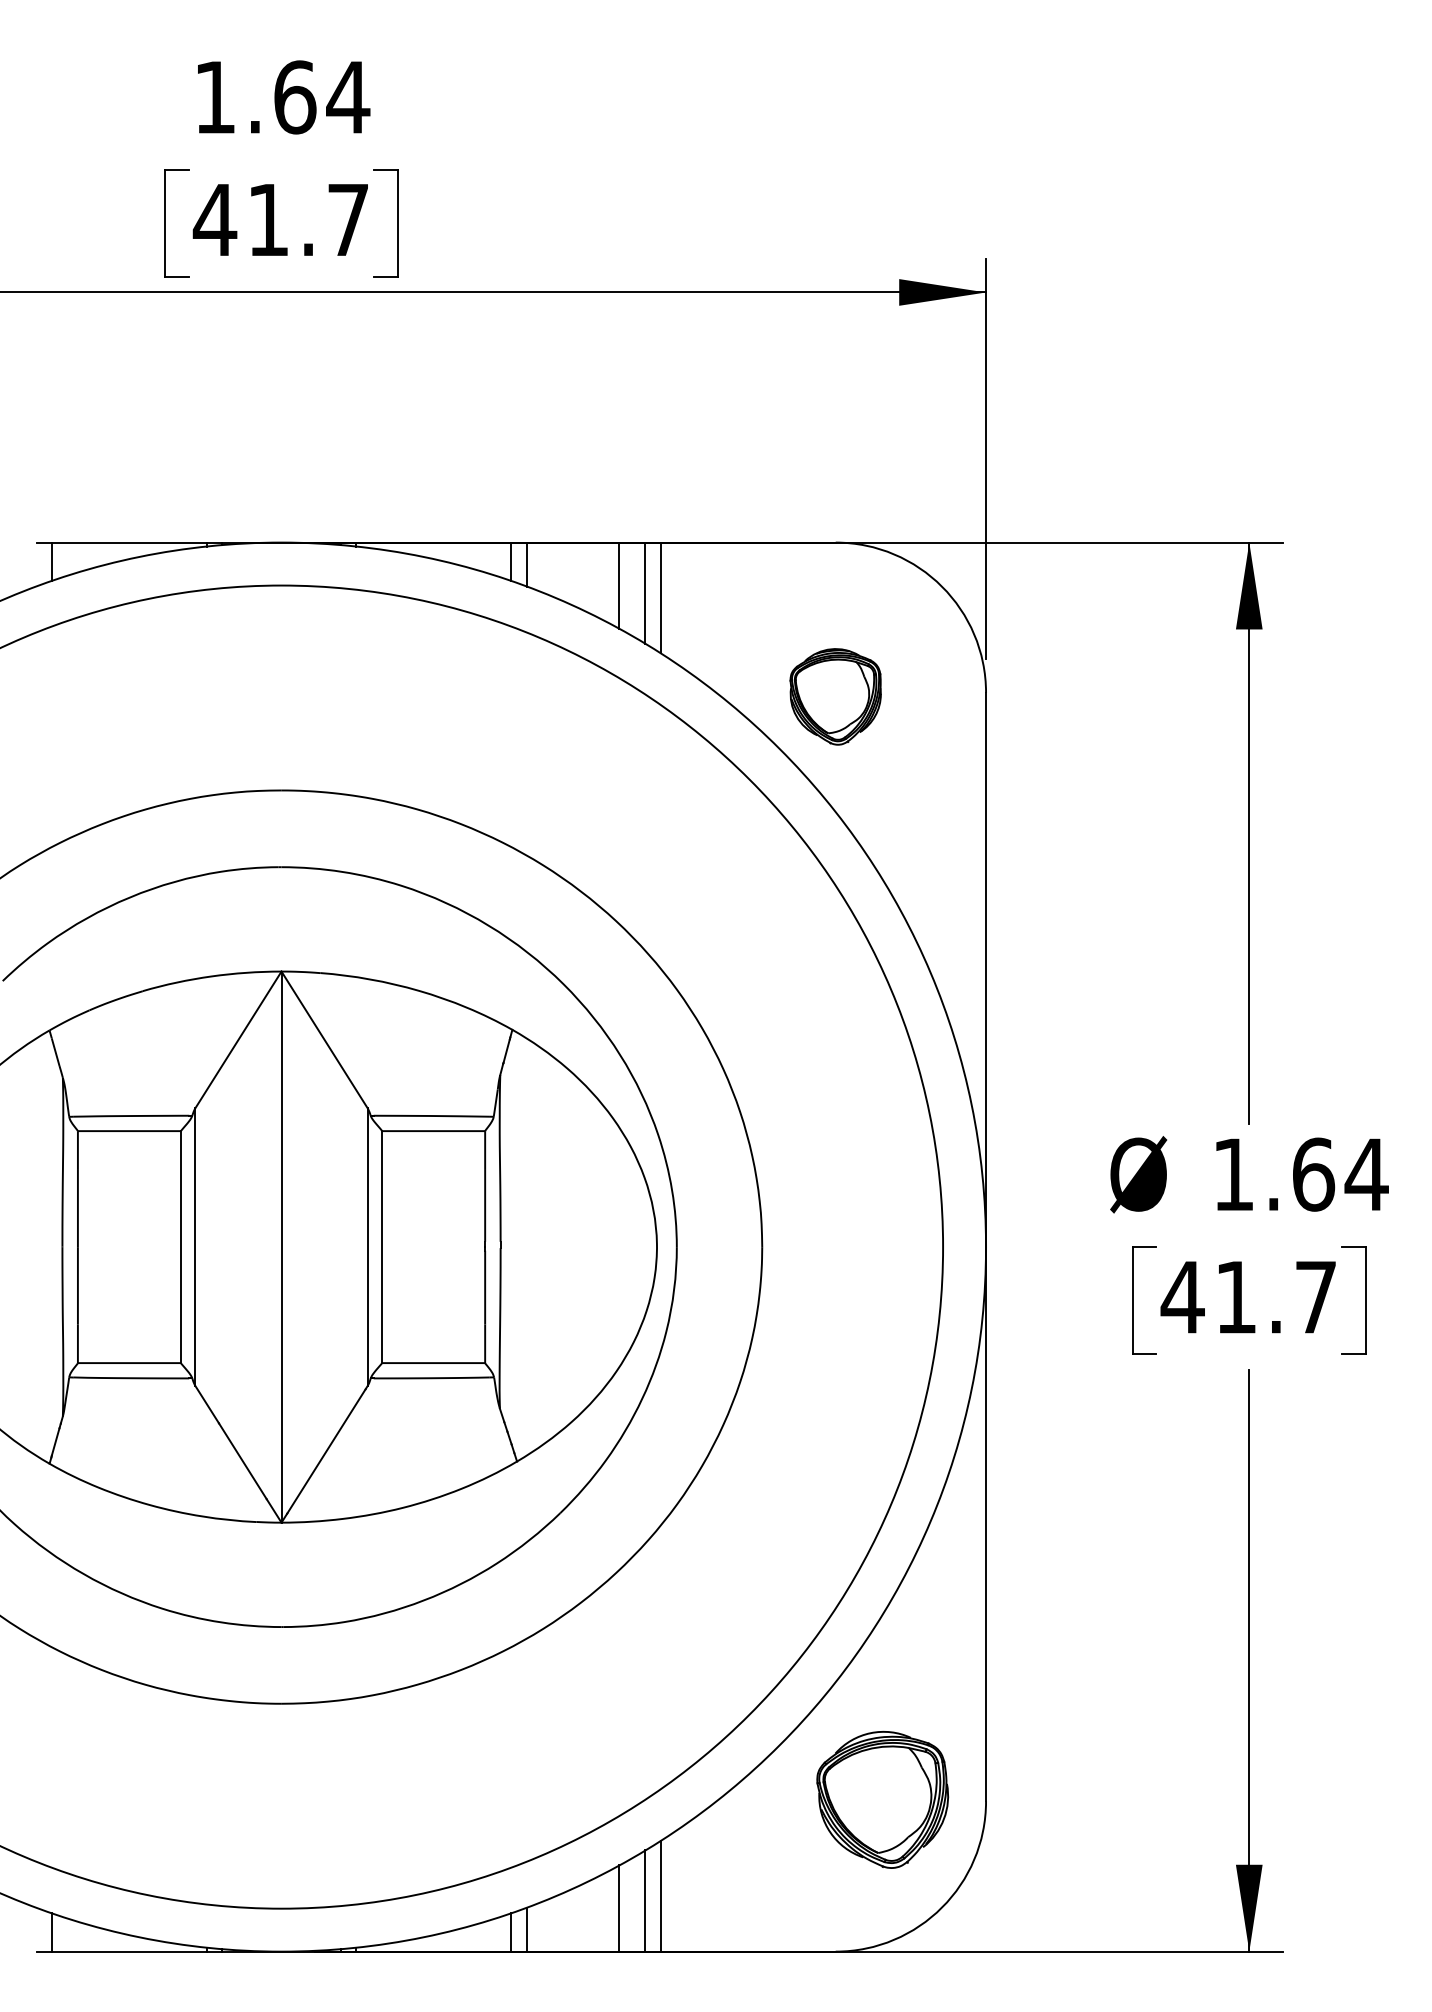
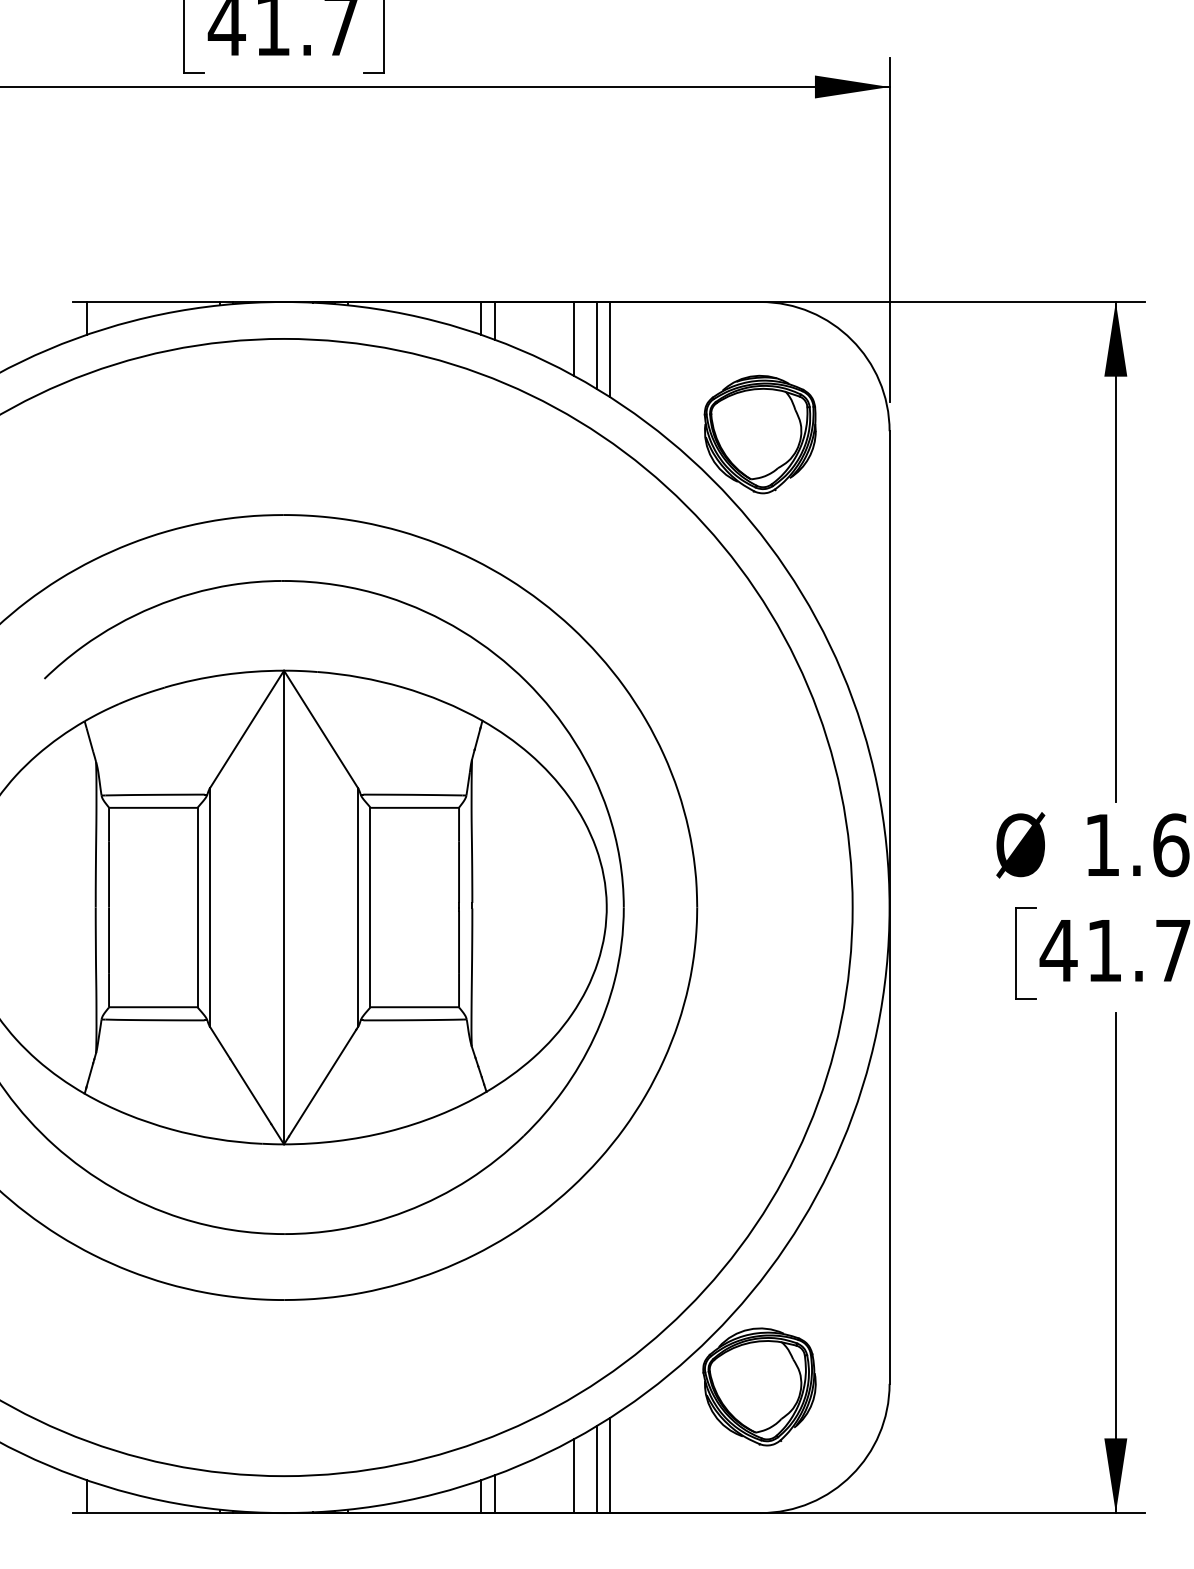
part: (835, 696) -> (760, 434), size x1.43
part: (882, 1799) -> (759, 1386), moved

